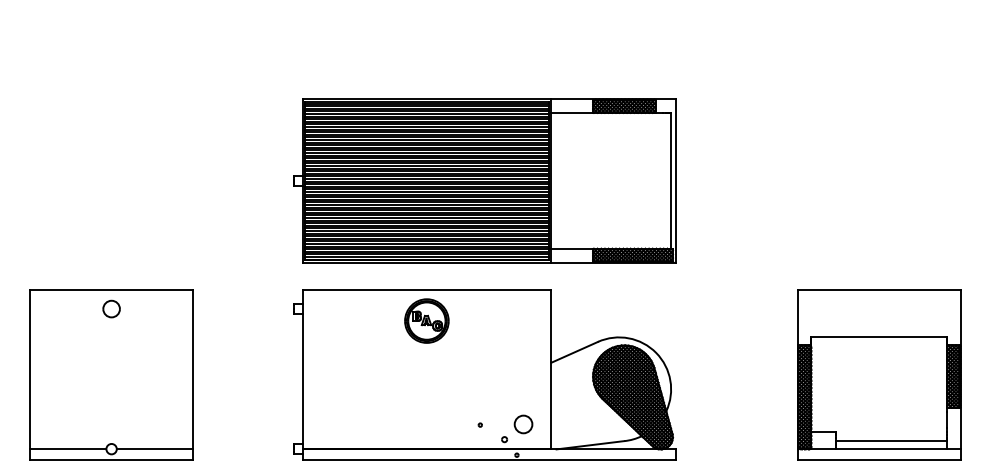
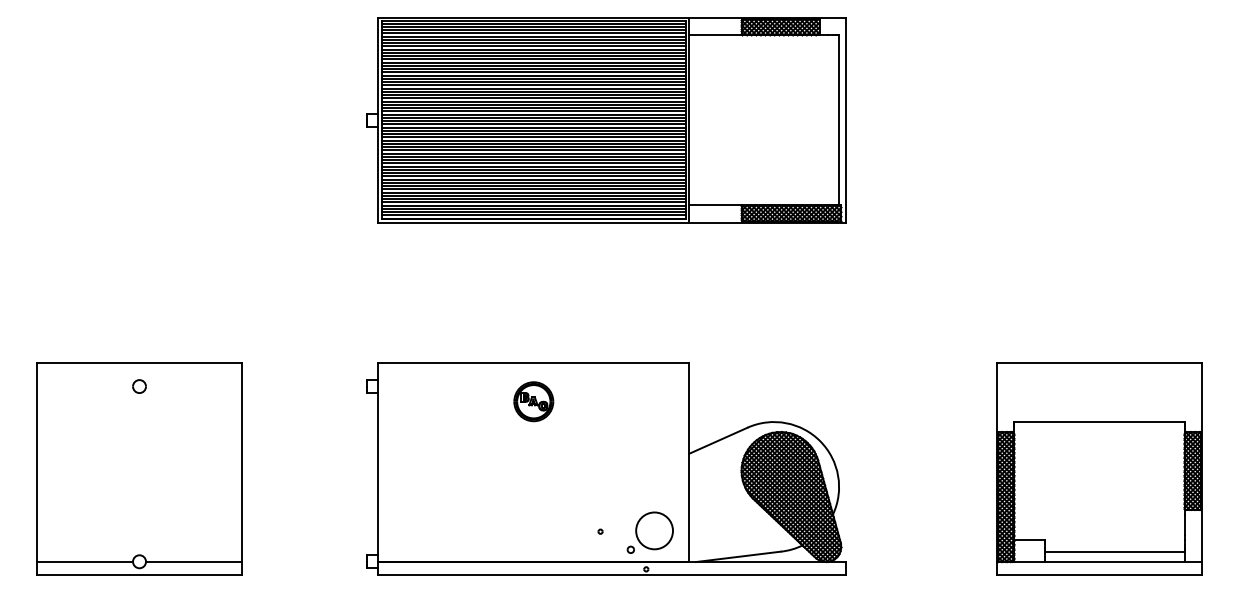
part: (485, 181) -> (606, 120), moved
part: (111, 308) -> (139, 386), size x0.62
part: (426, 320) -> (533, 401), size x0.71
circle: (523, 424) -> (654, 530), size x1.67

